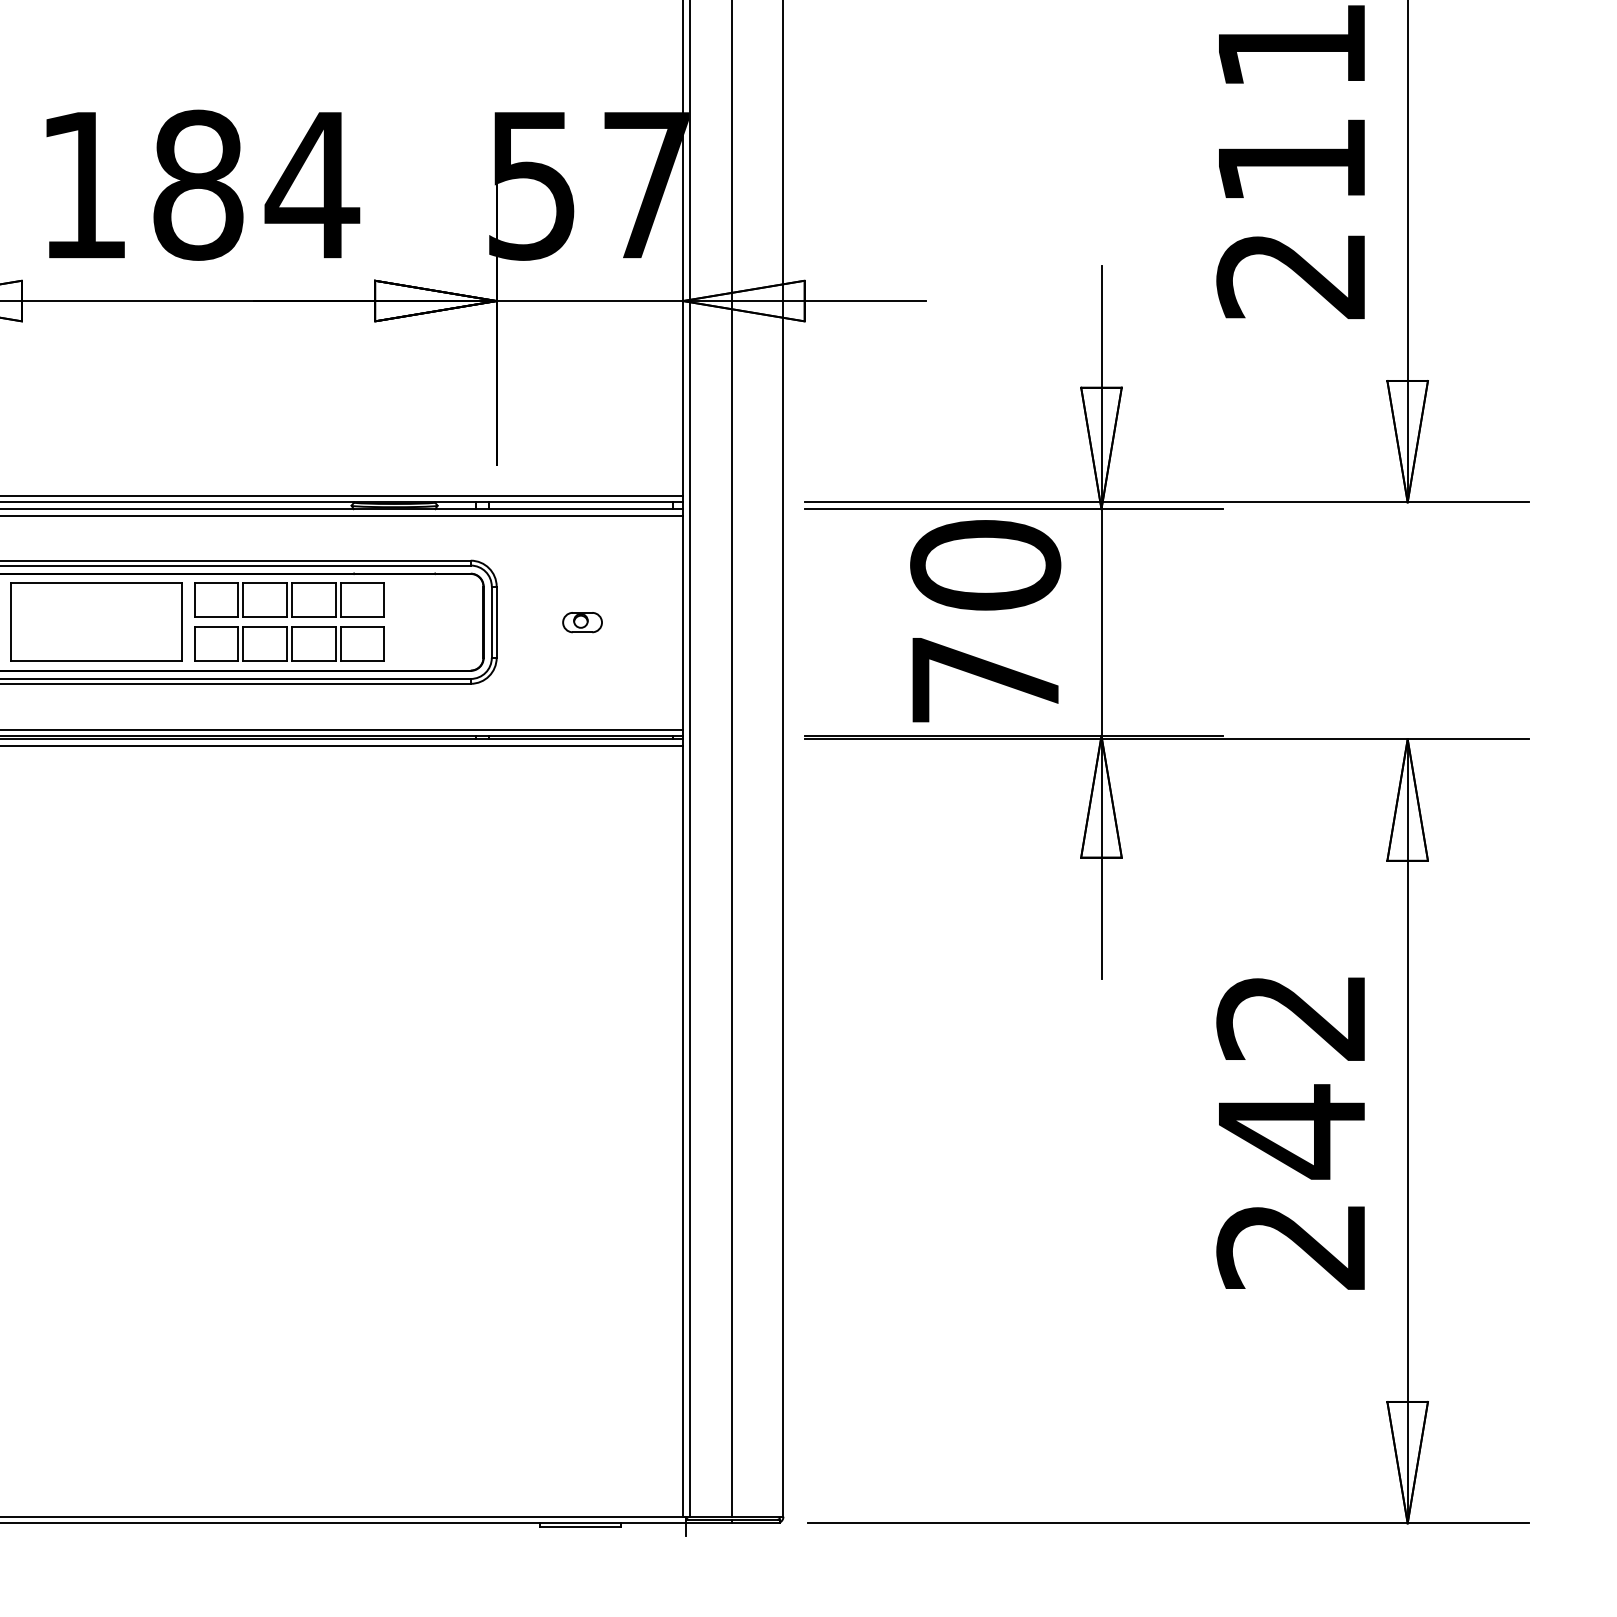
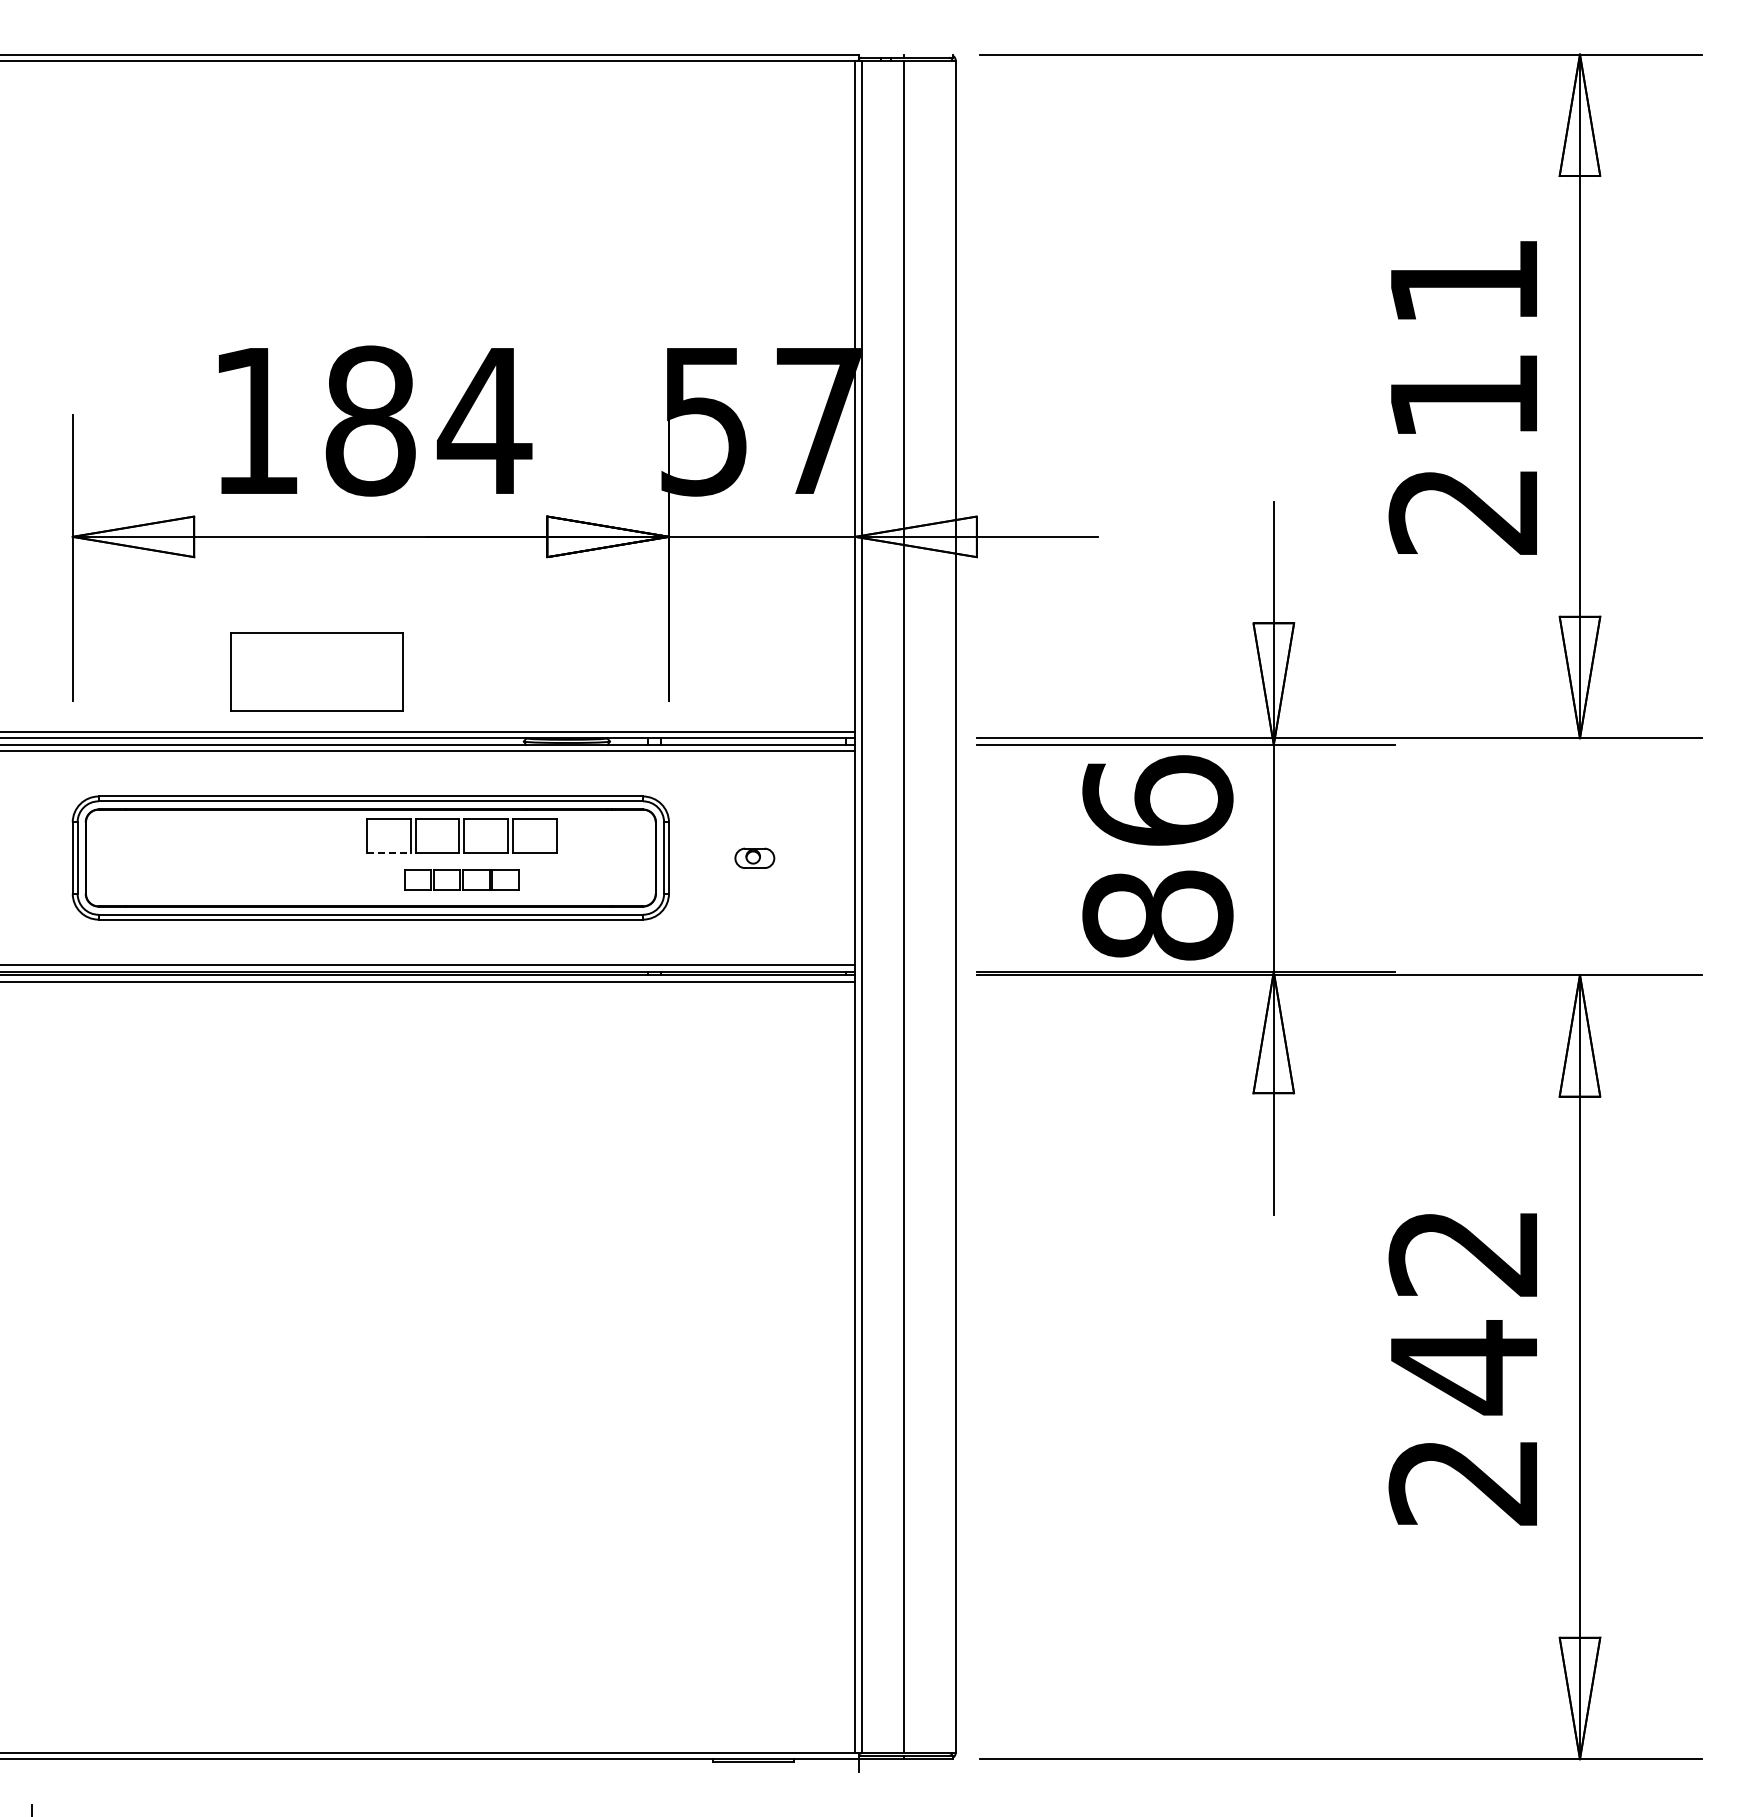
line: (216, 617) -> (388, 853), solid -> dashed
part: (96, 621) -> (316, 671), moved
text: (985, 621) -> (1157, 857), 70 -> 86
part: (289, 643) -> (461, 879), size x0.6

